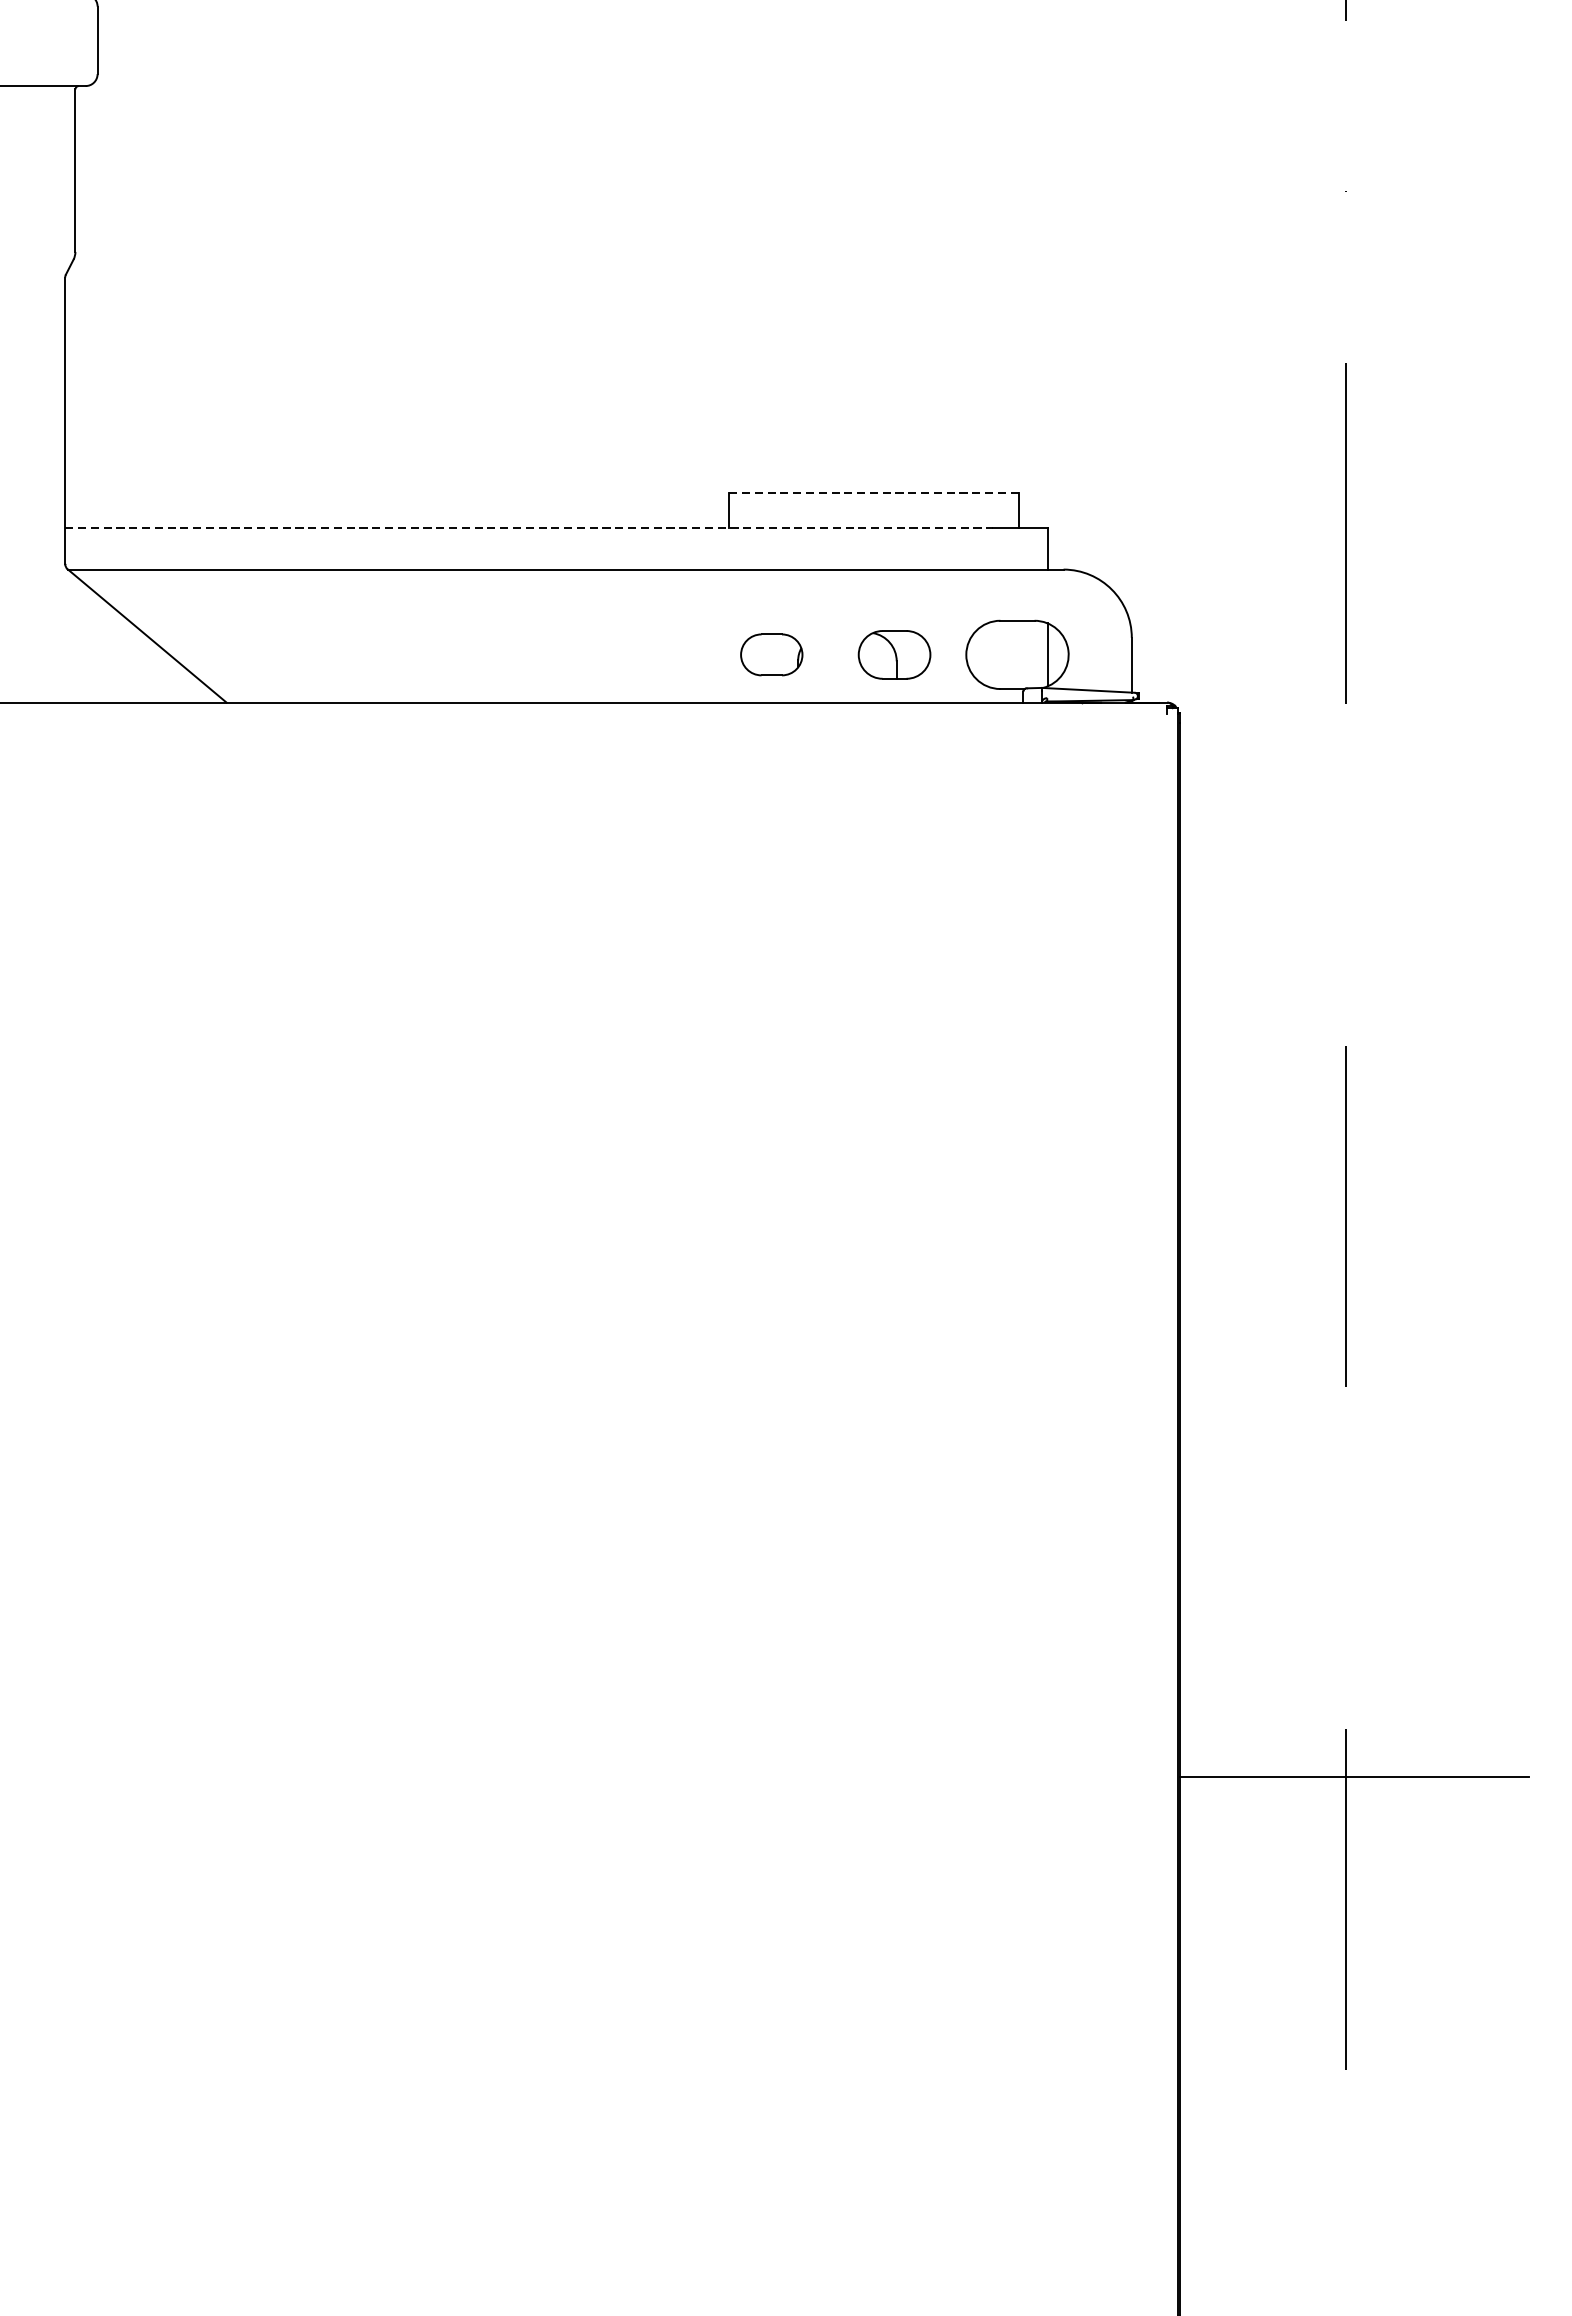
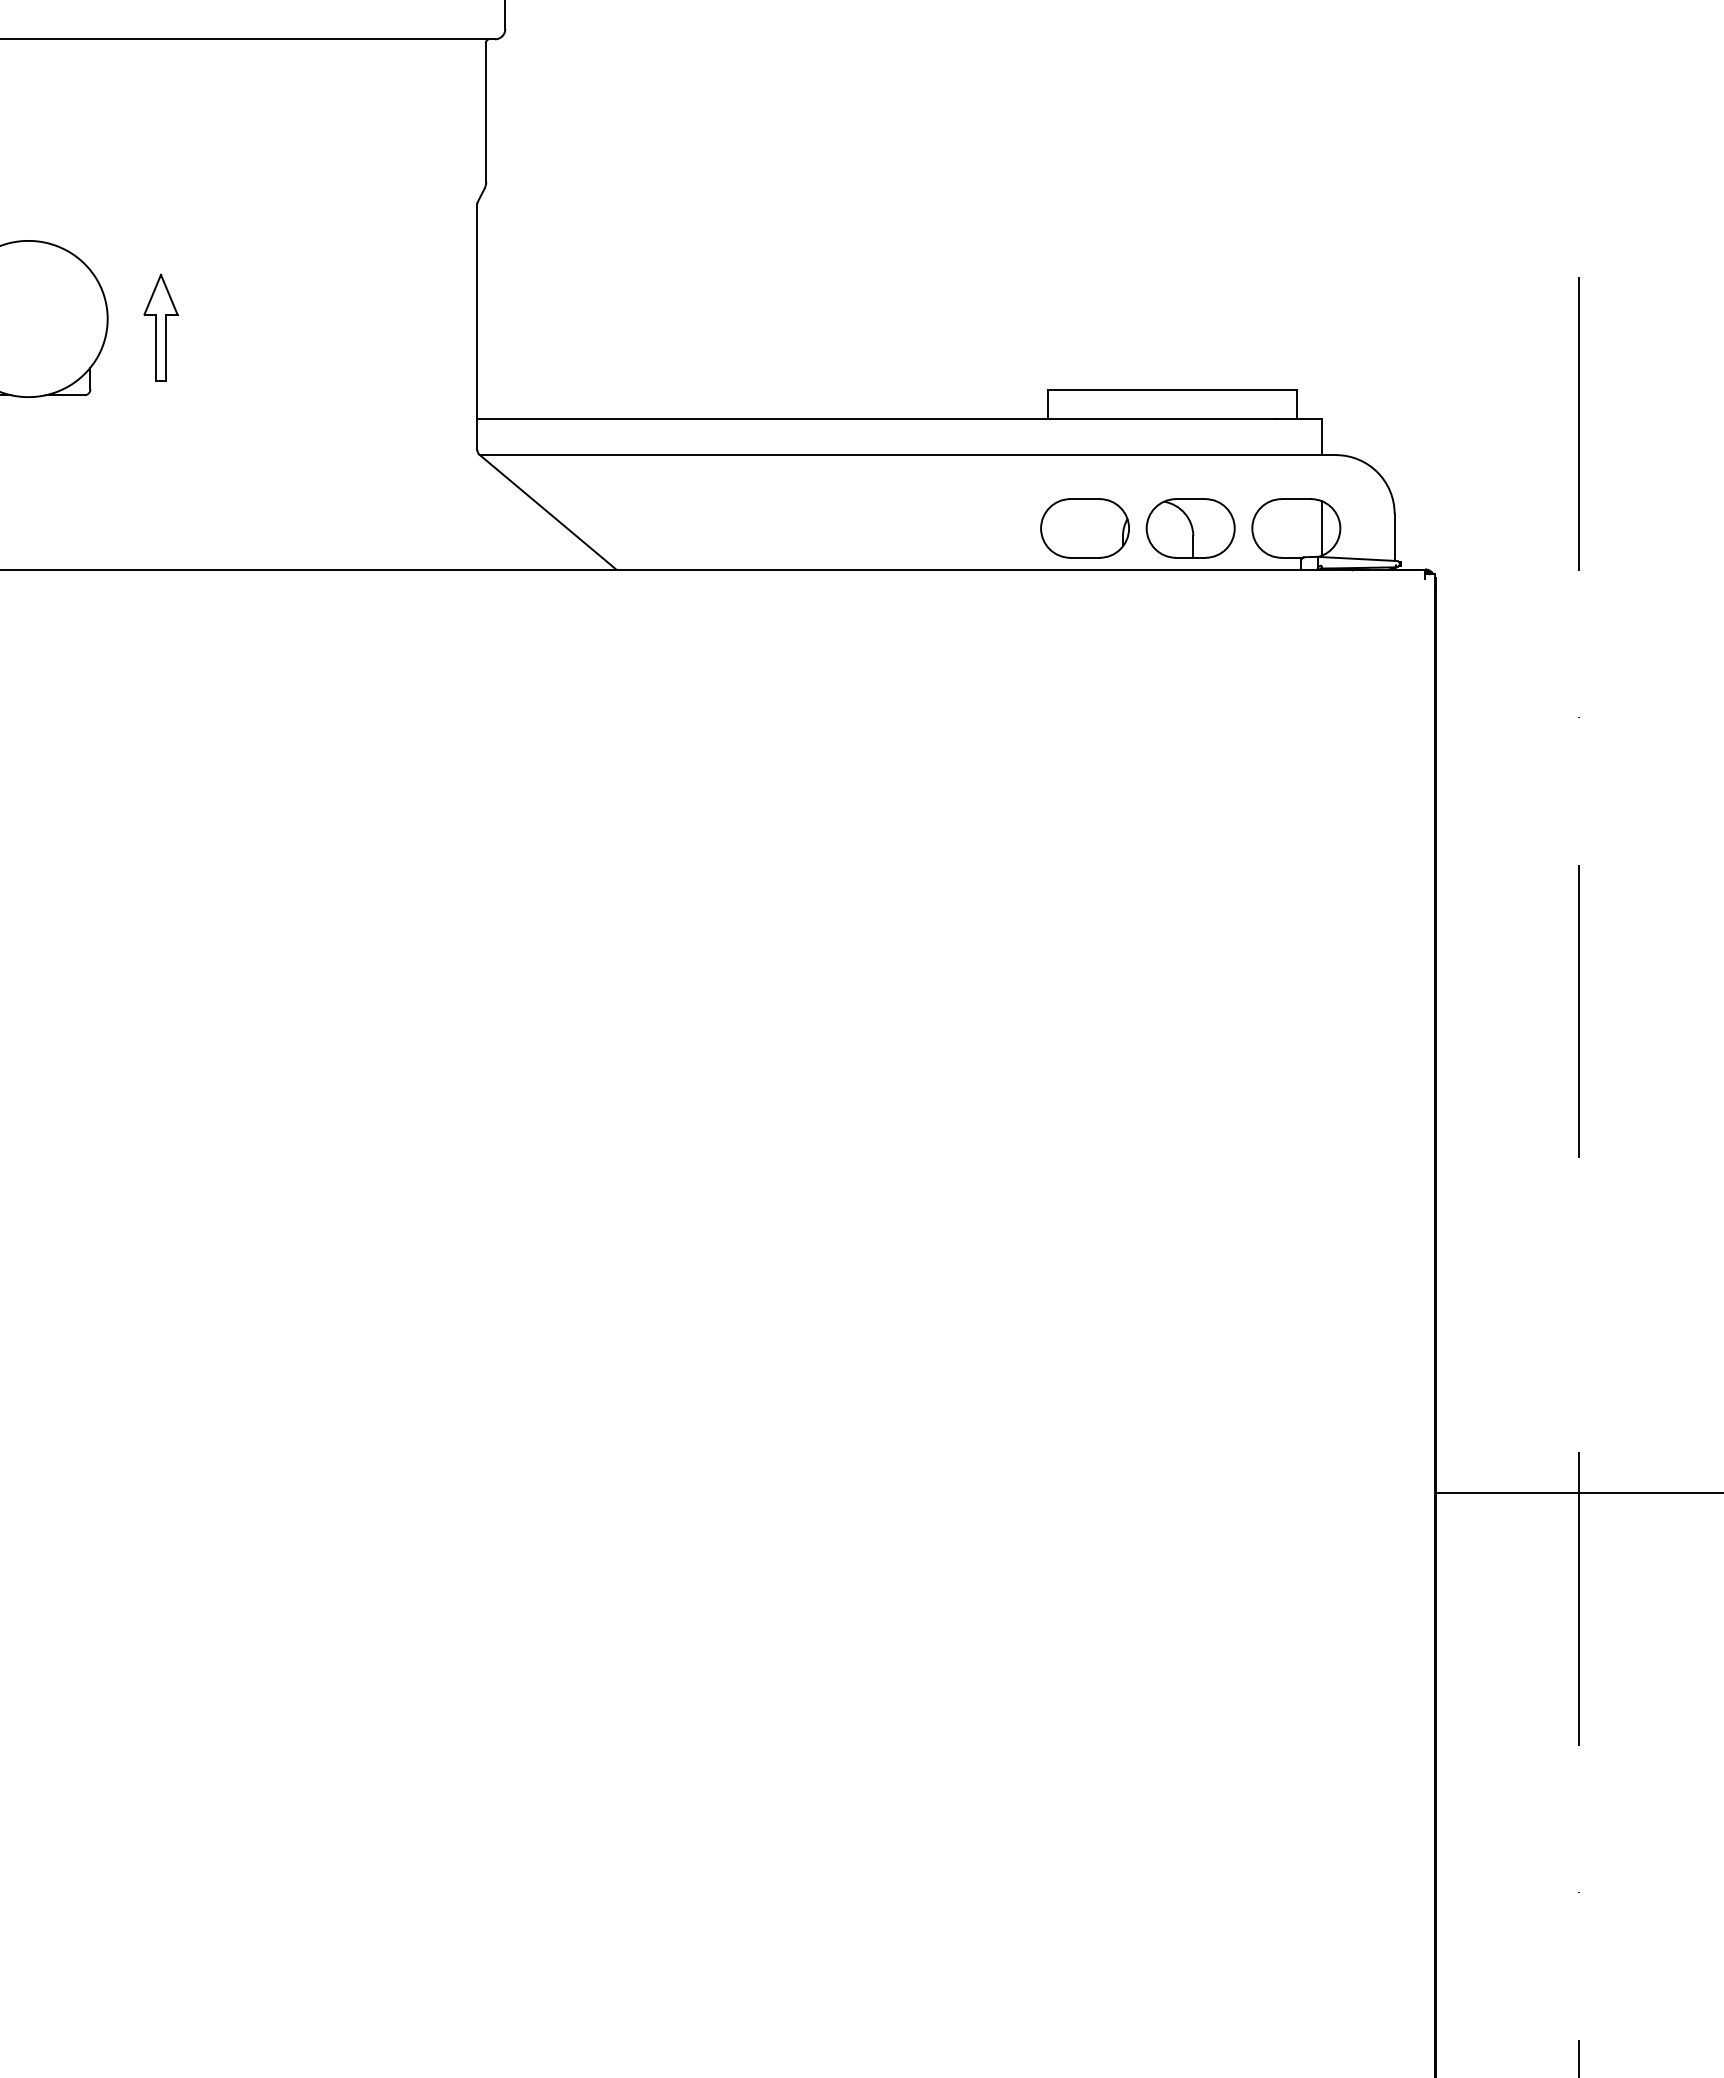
line: (874, 493) -> (1173, 389), dashed -> solid
line: (529, 528) -> (876, 419), dashed -> solid
part: (771, 654) -> (1084, 528), size x1.67
part: (894, 654) -> (1190, 528), size x1.43

